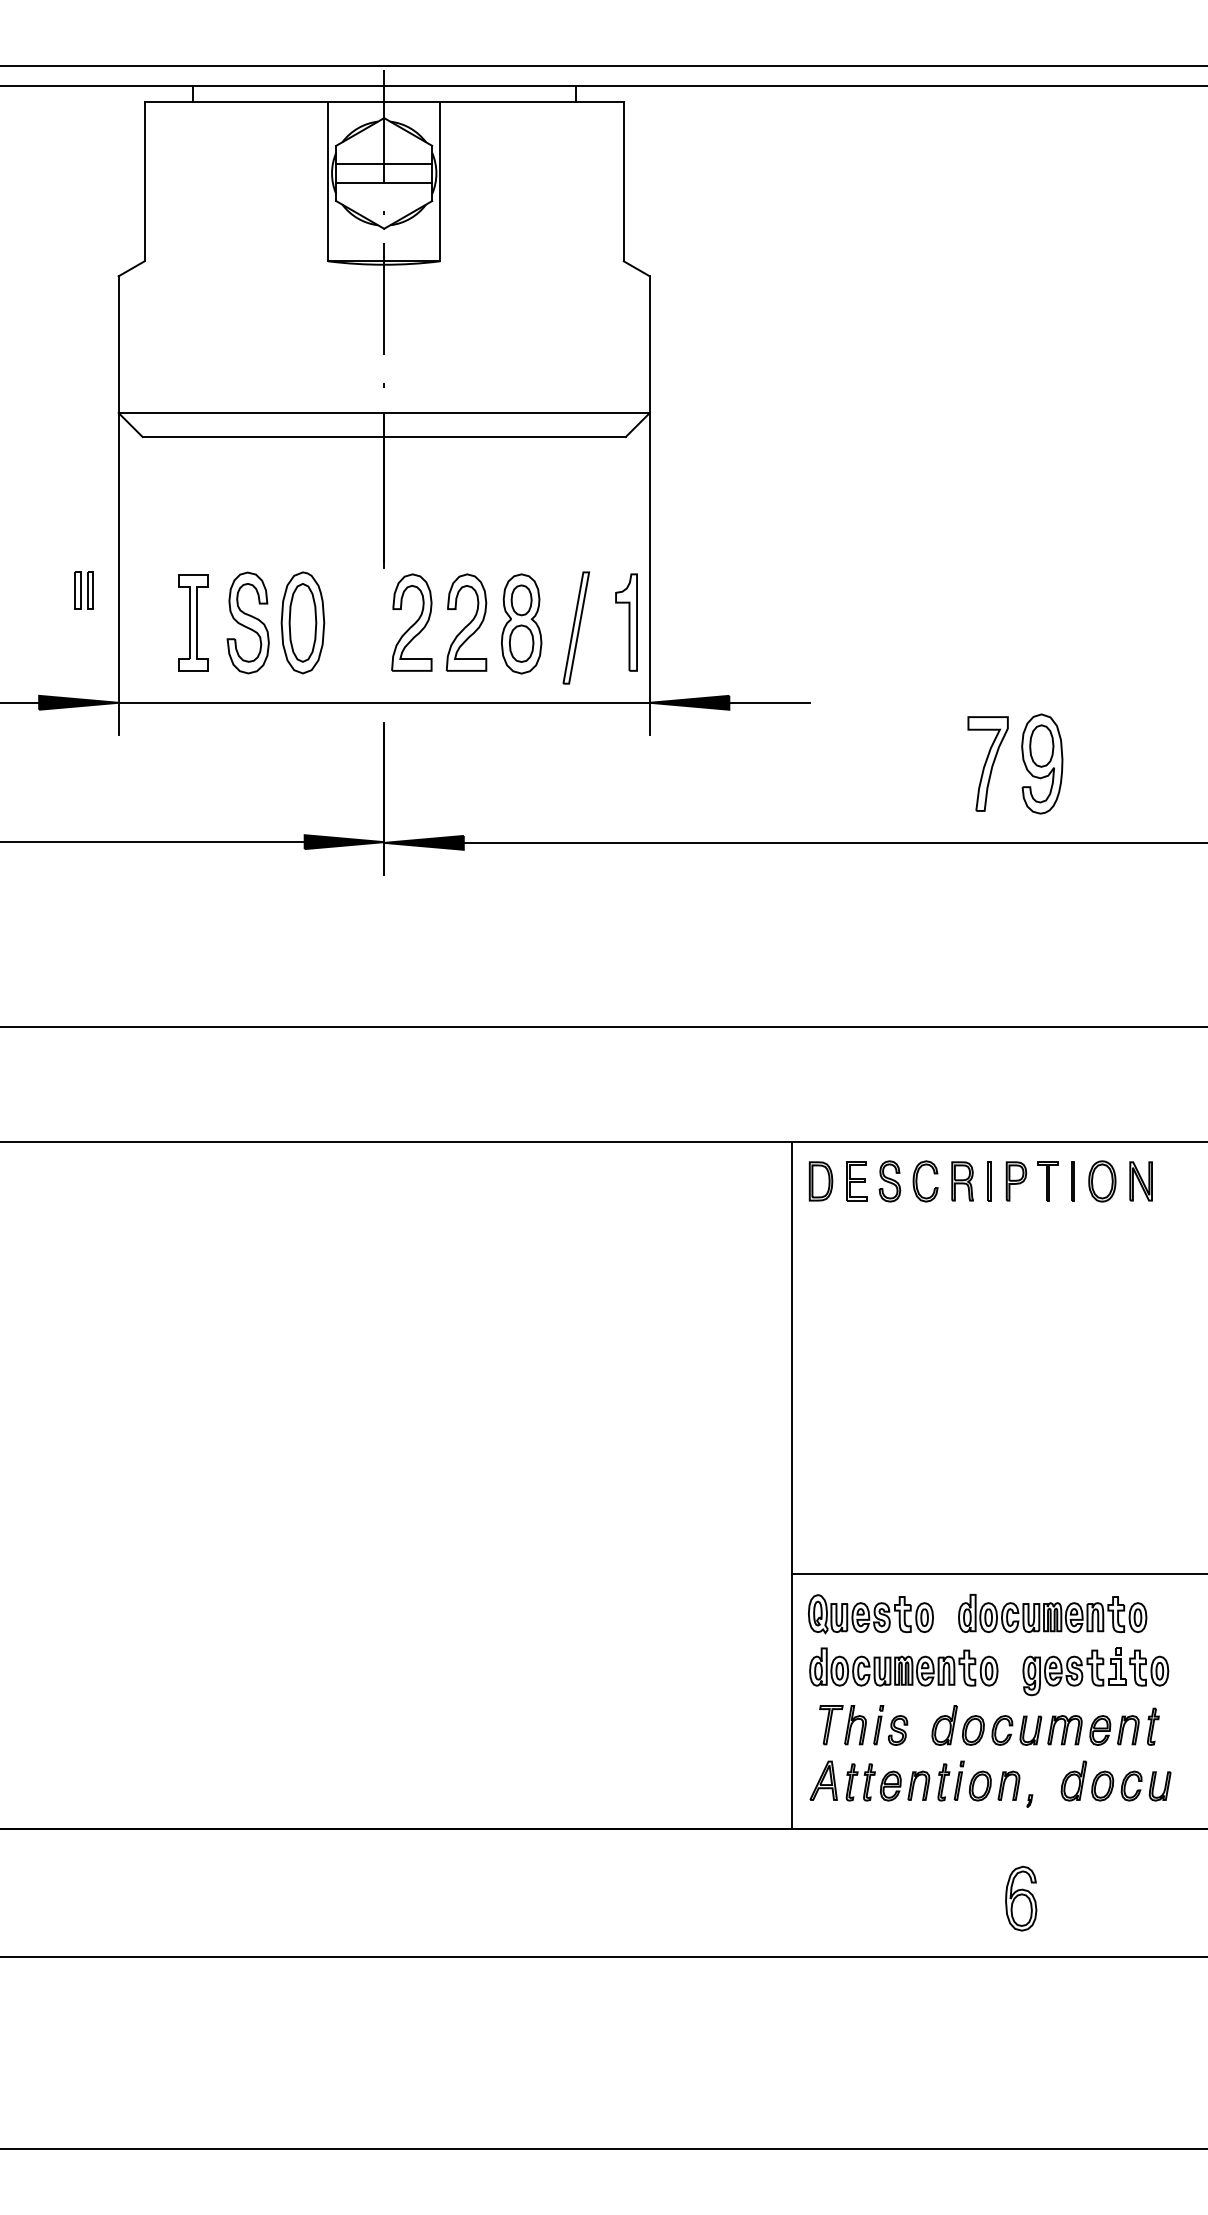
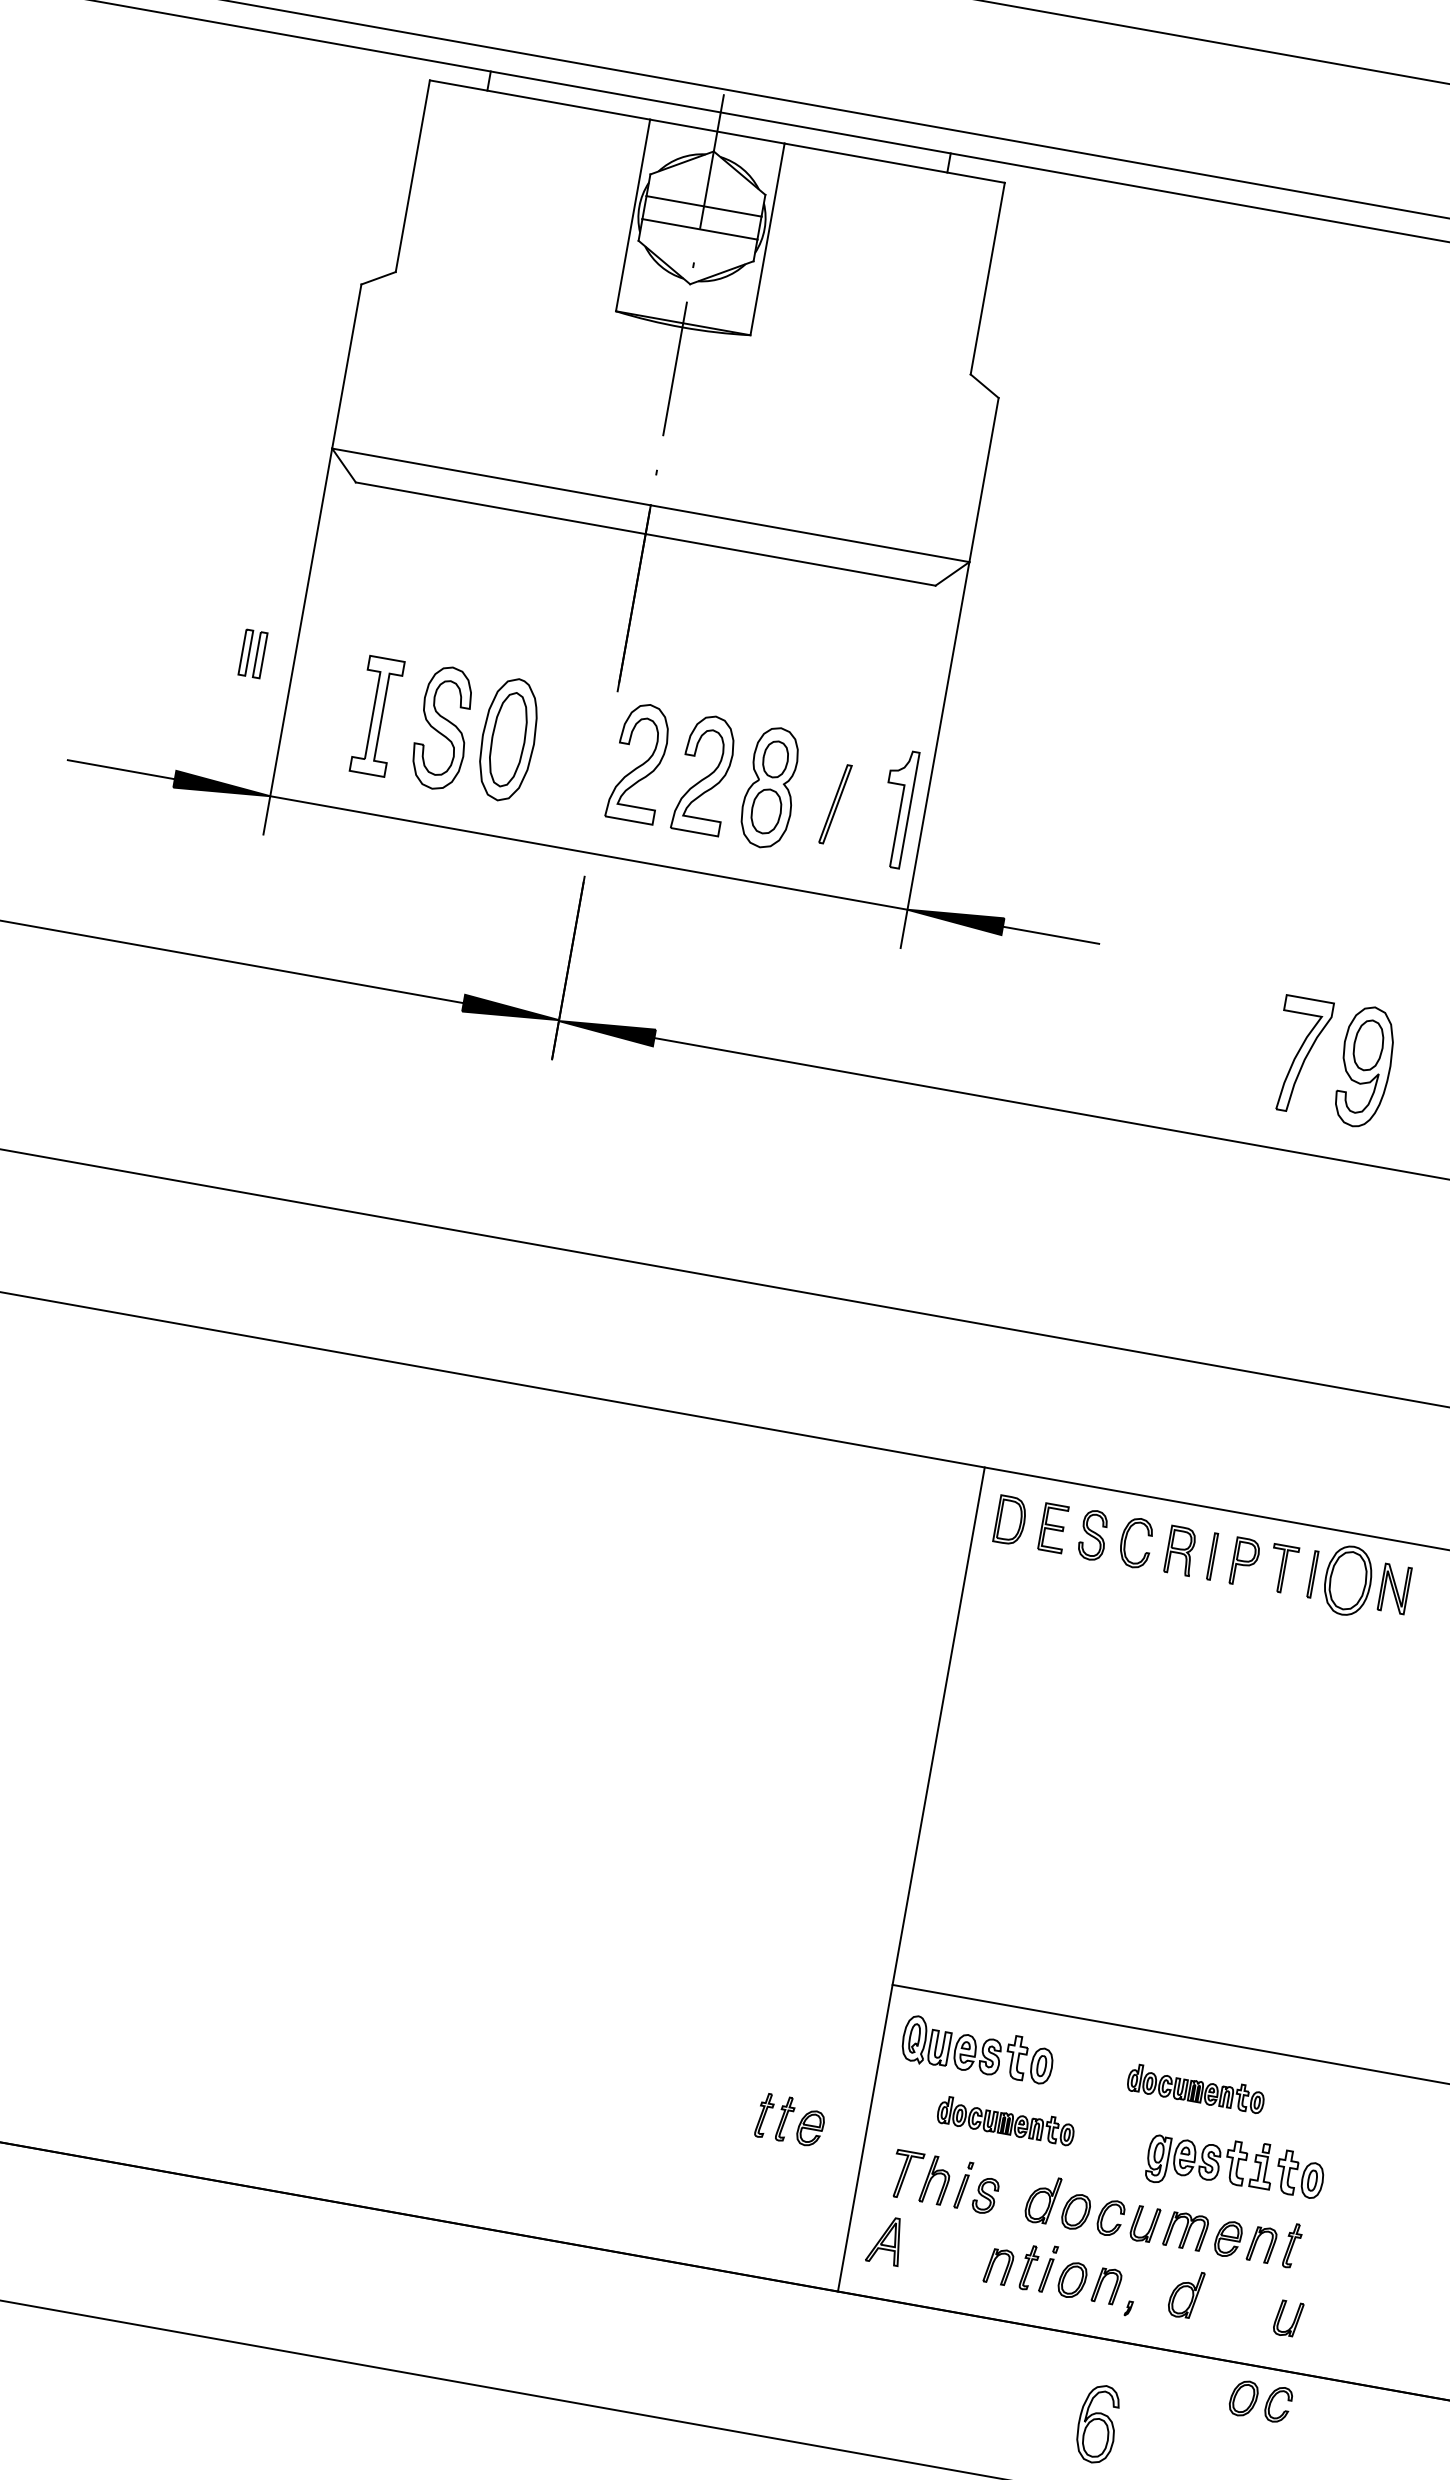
part: (576, 627) -> (835, 803), size x0.6
part: (1102, 1181) -> (1348, 1580), size x1.4
part: (1052, 1613) -> (1196, 2088), size x0.6
part: (903, 1666) -> (1005, 2120), size x0.6
part: (873, 1782) -> (790, 2120), moved
part: (1116, 1785) -> (1260, 2400), moved

